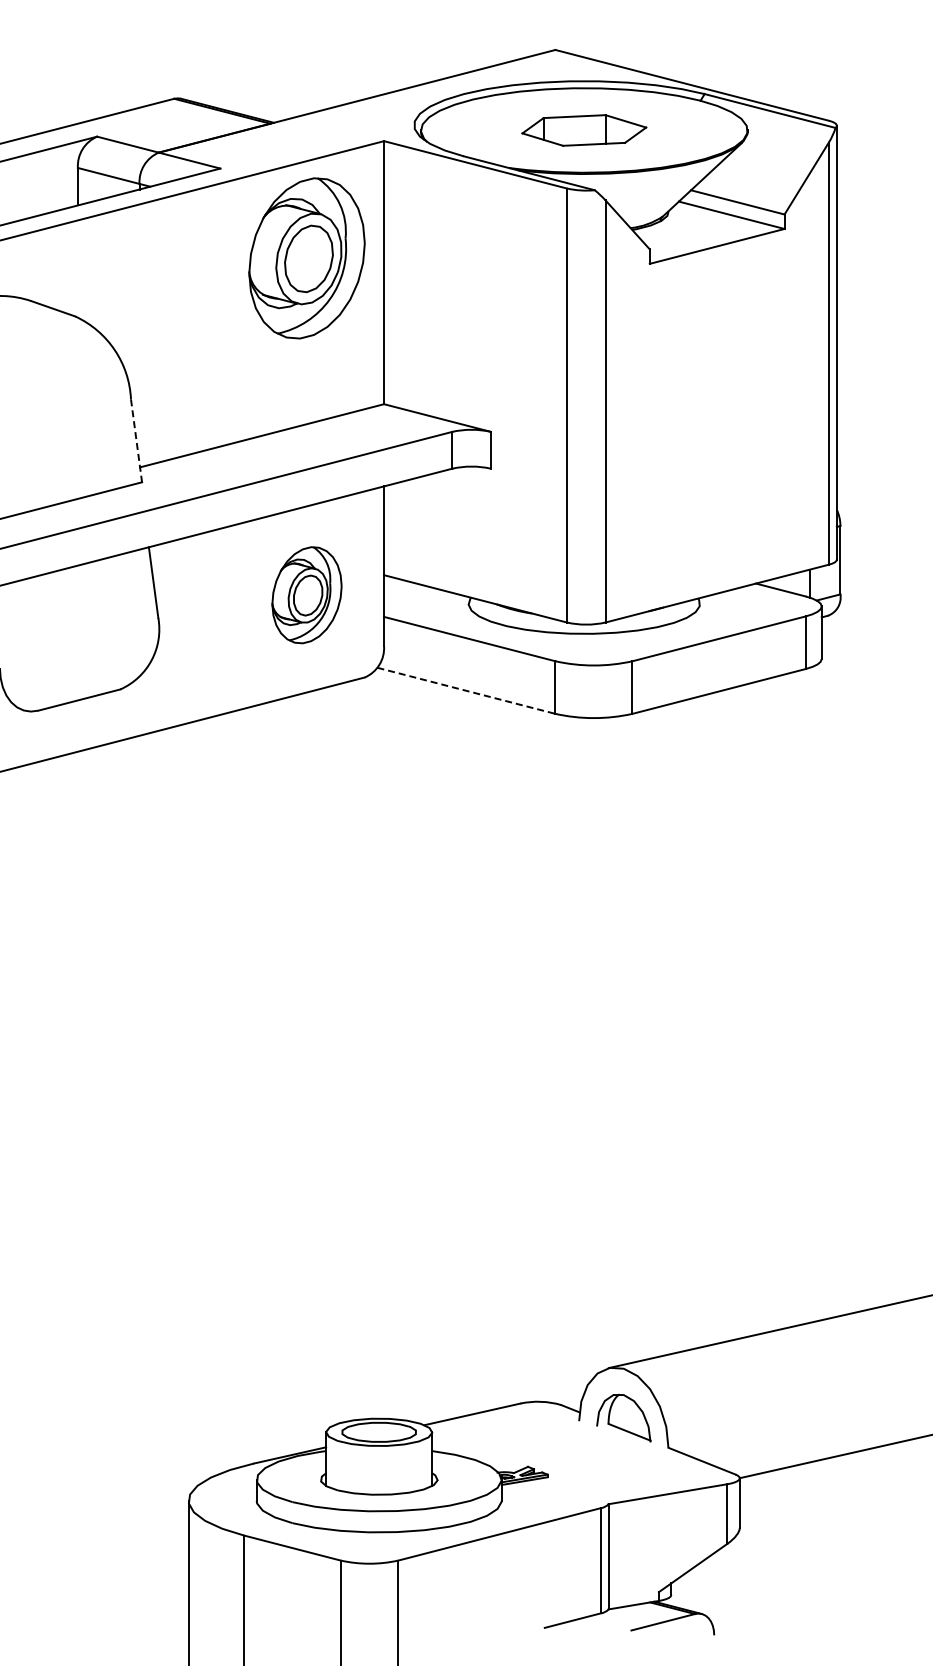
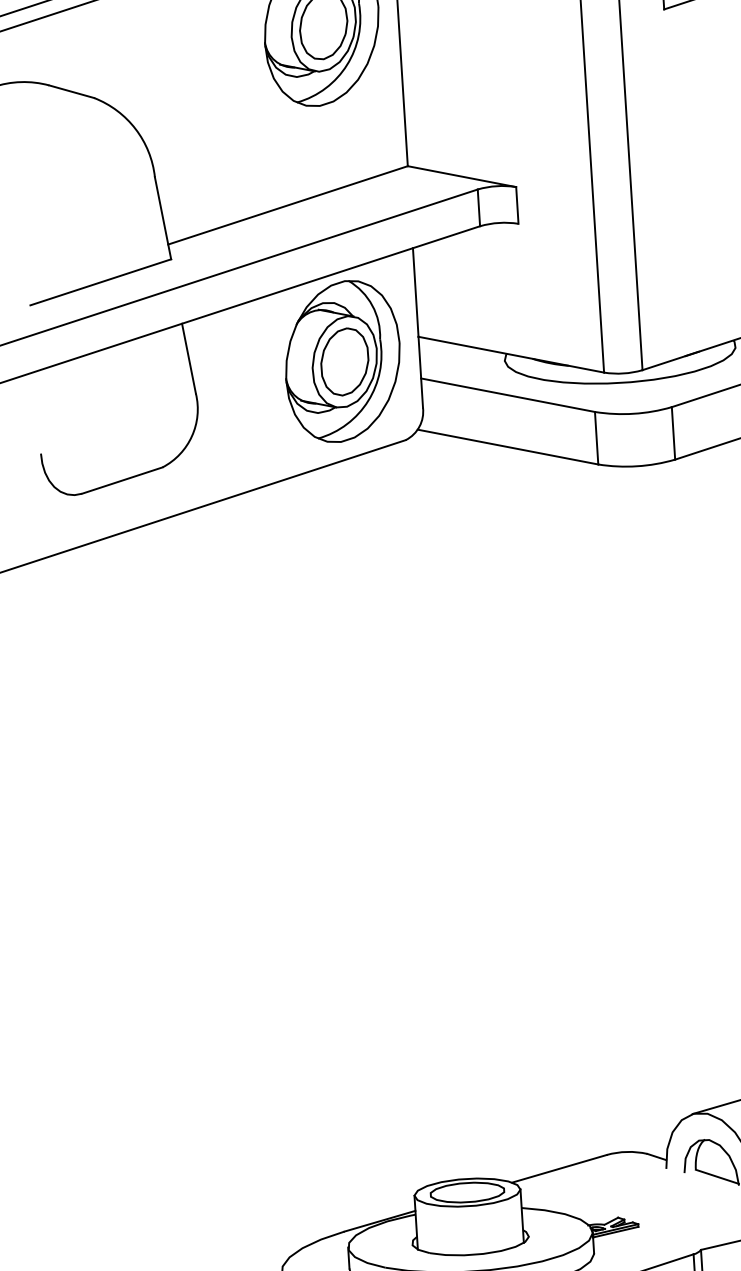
line: (136, 440) -> (162, 217), dashed -> solid
part: (306, 595) -> (342, 361), size x1.67
line: (466, 690) -> (508, 446), dashed -> solid

